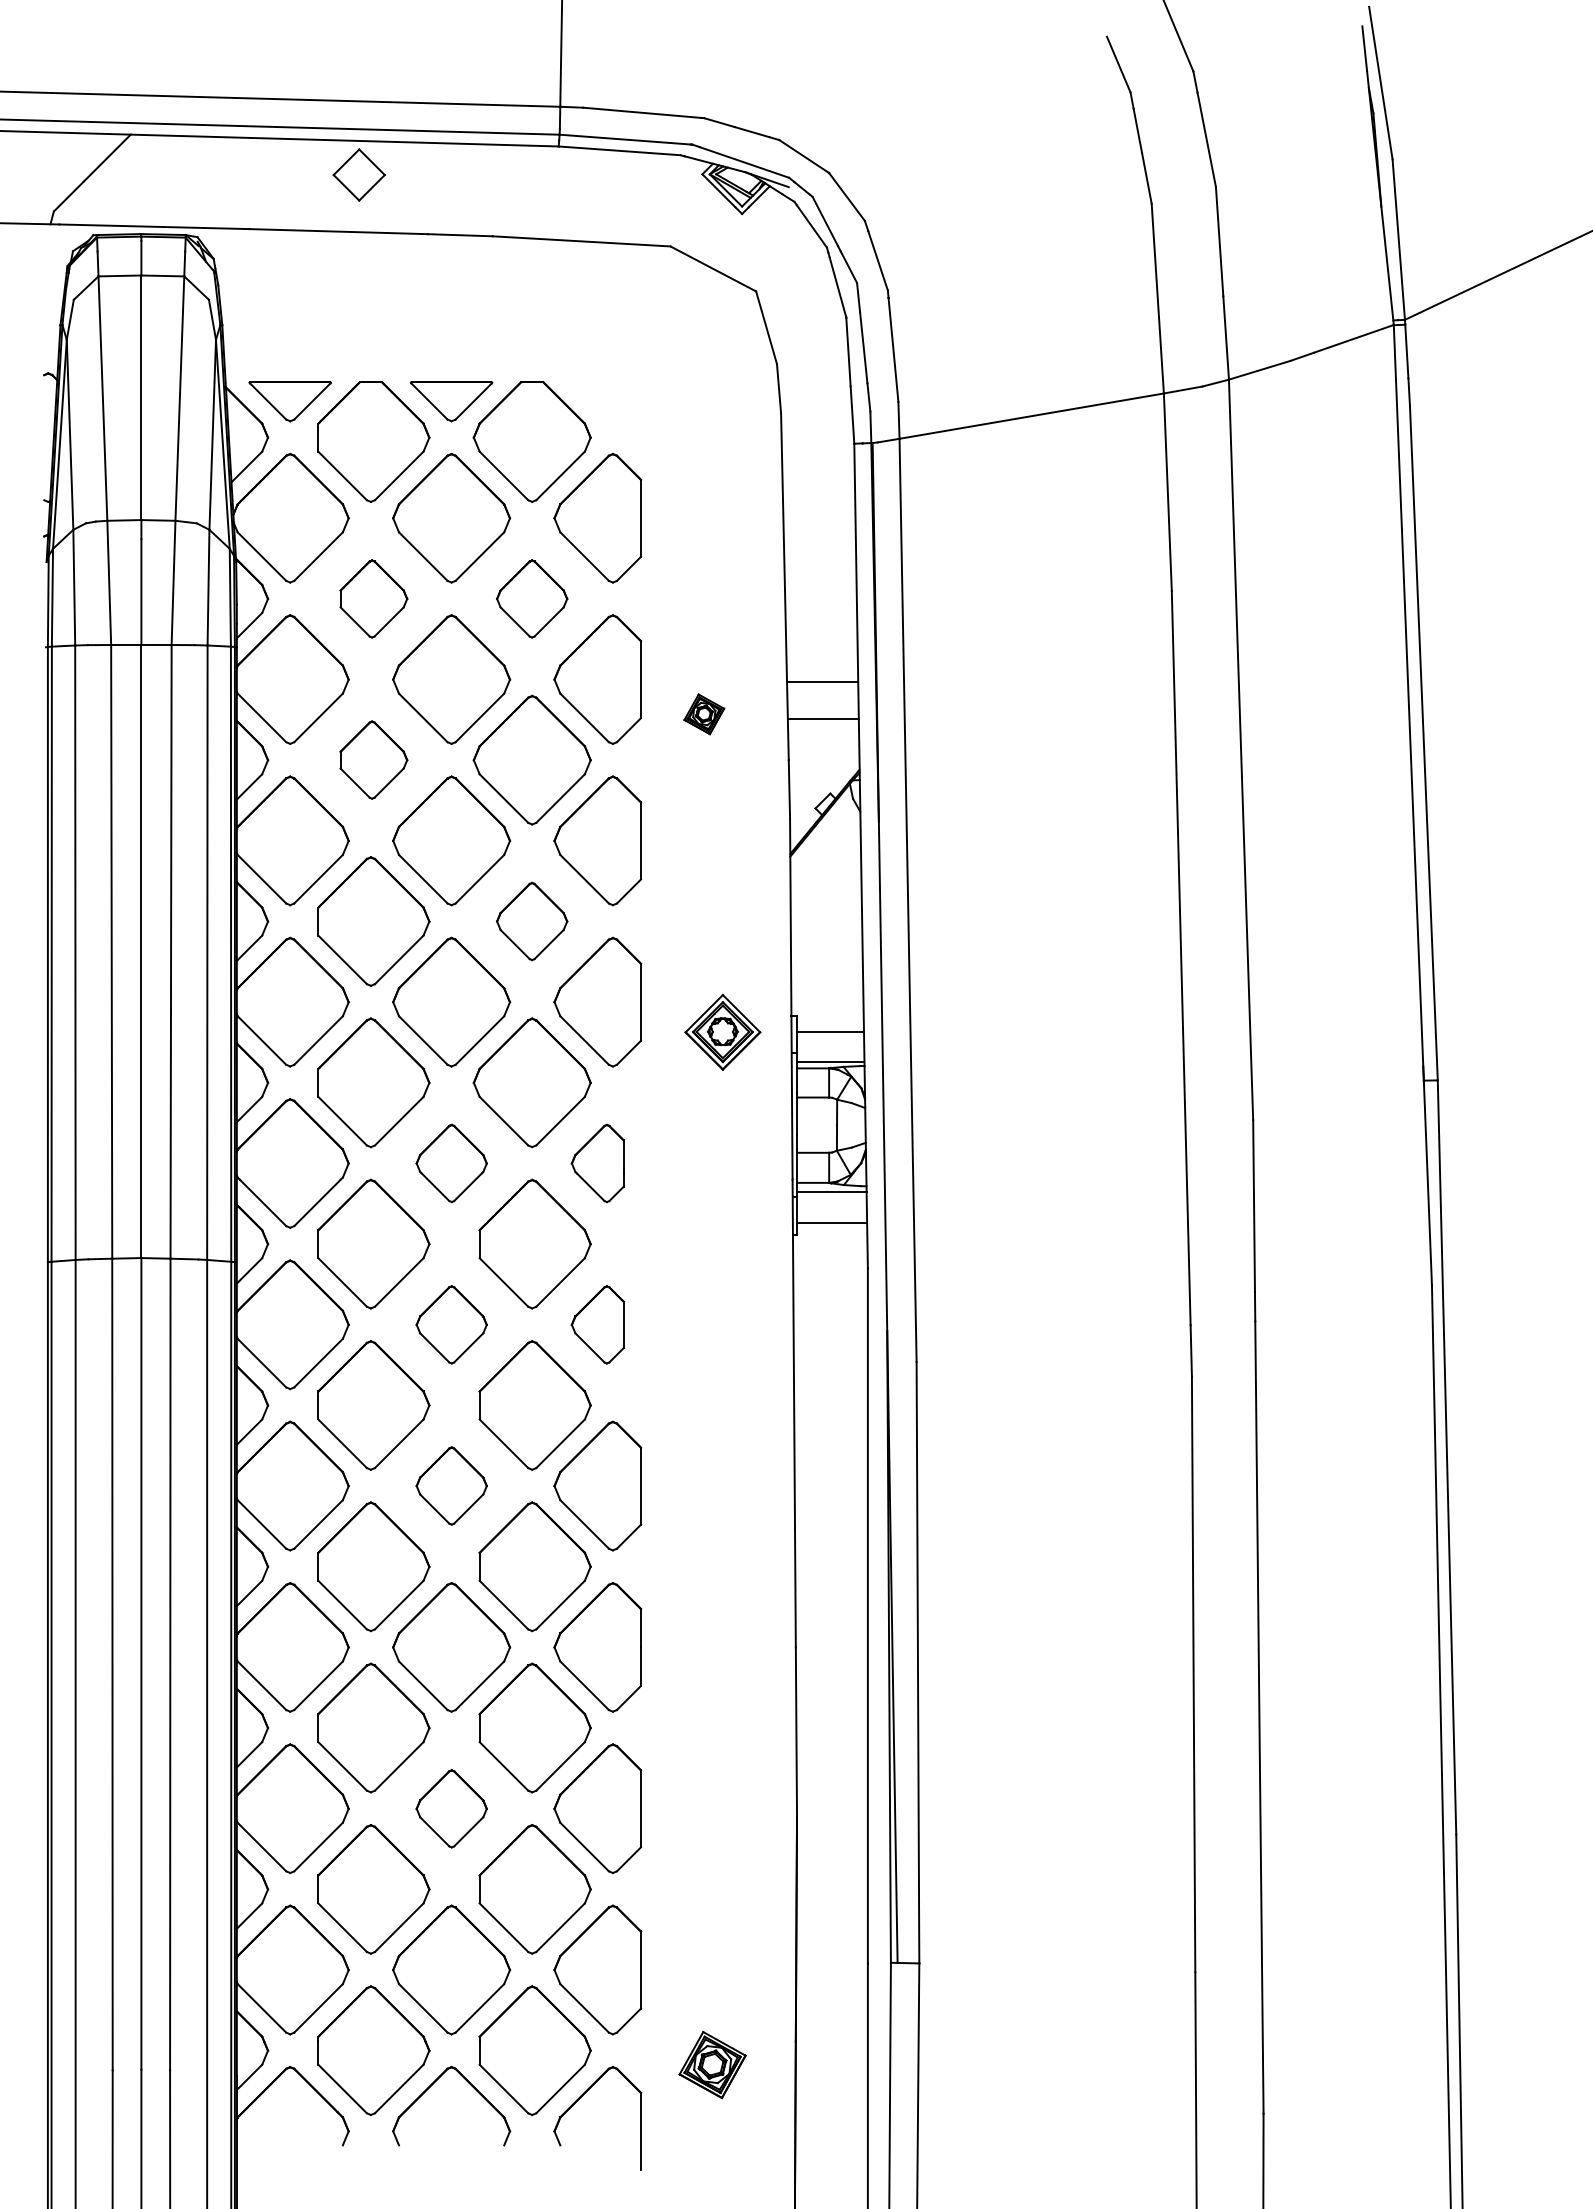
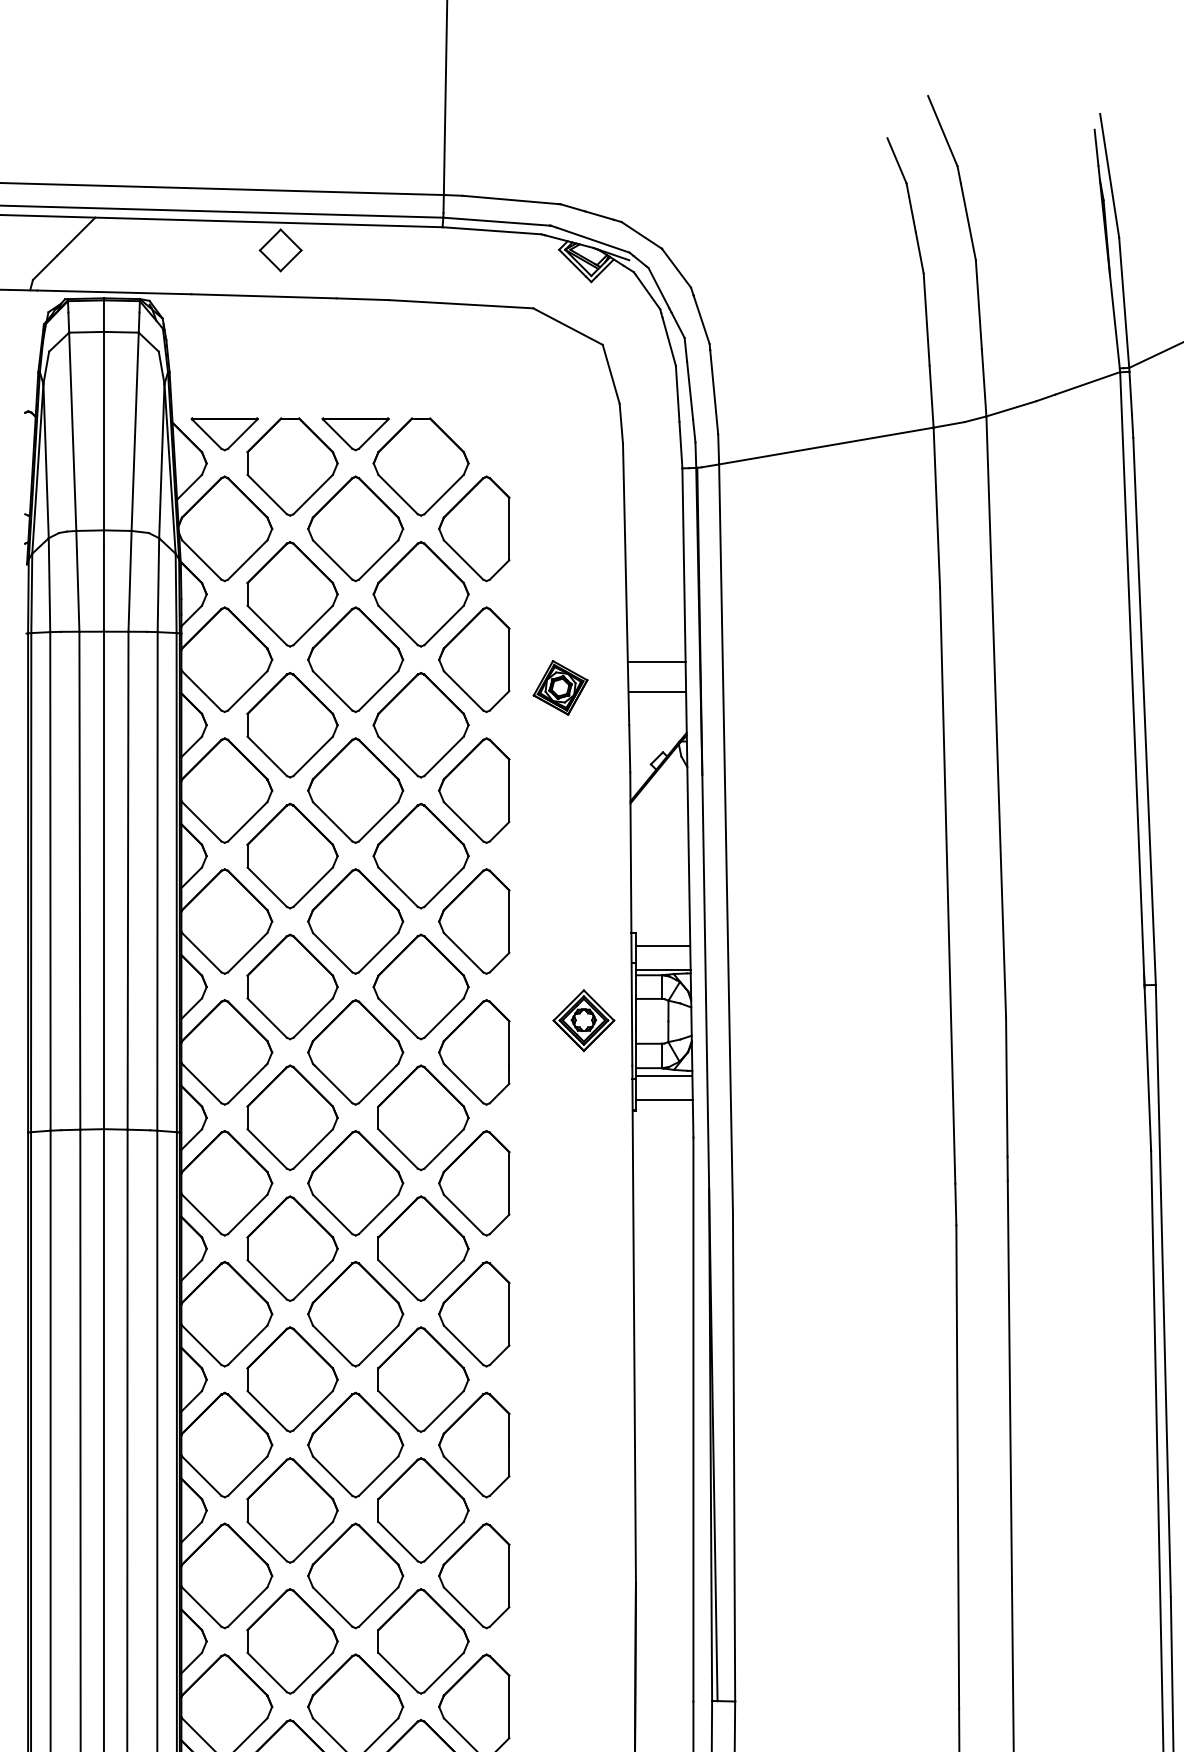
part: (373, 598) -> (292, 594), size x1.67
part: (531, 598) -> (420, 594), size x1.67
part: (704, 714) -> (560, 688), size x1.67
part: (373, 759) -> (292, 724), size x1.67
part: (531, 921) -> (420, 856), size x1.67
part: (722, 1031) -> (583, 1019), moved
part: (451, 1163) -> (355, 1052), size x1.67
part: (597, 1163) -> (474, 1052), size x1.67
part: (451, 1324) -> (355, 1183), size x1.67
part: (597, 1324) -> (474, 1183), size x1.67
part: (451, 1485) -> (355, 1313), size x1.67
part: (451, 1808) -> (355, 1575), size x1.67

